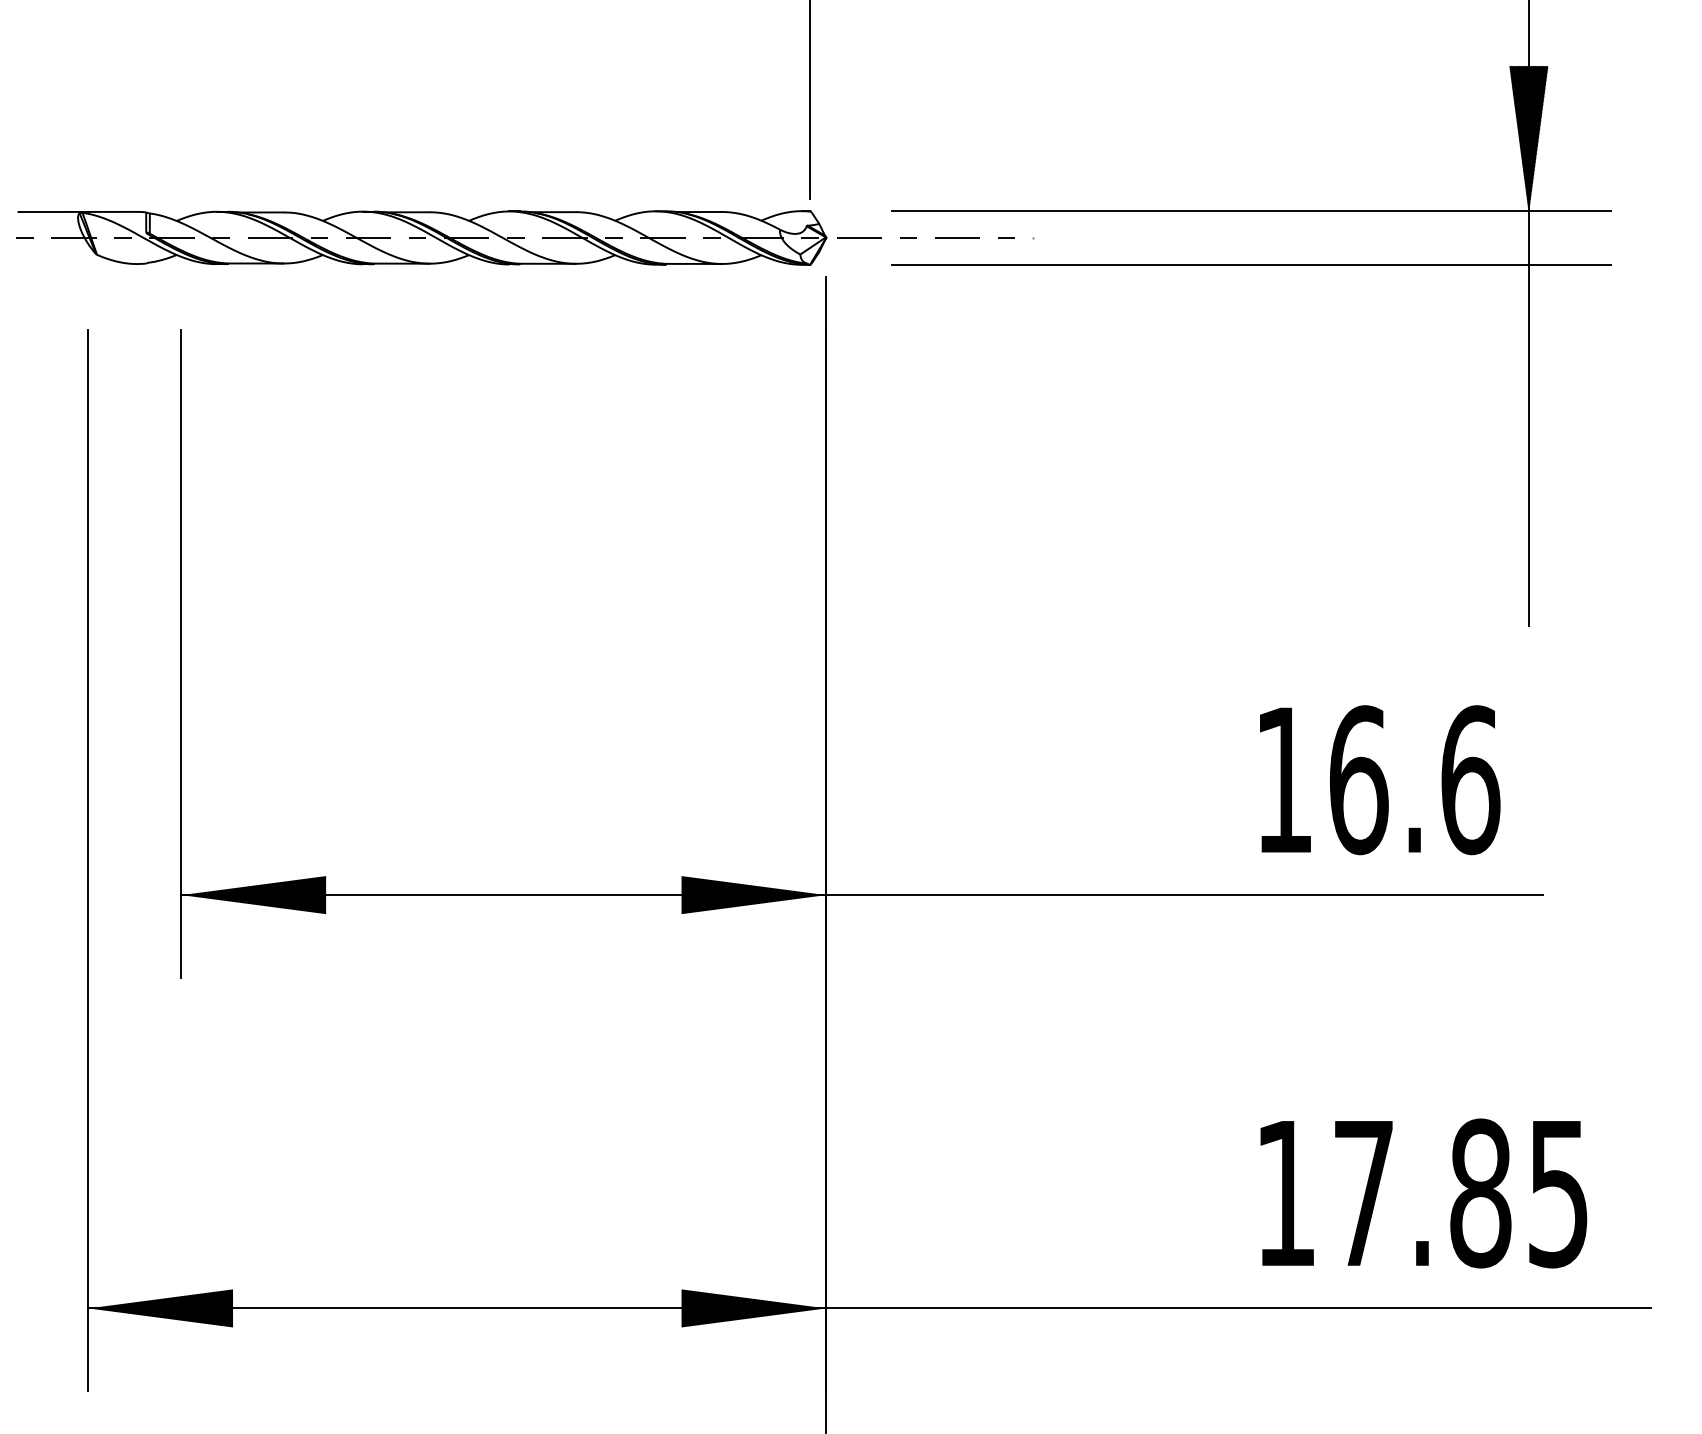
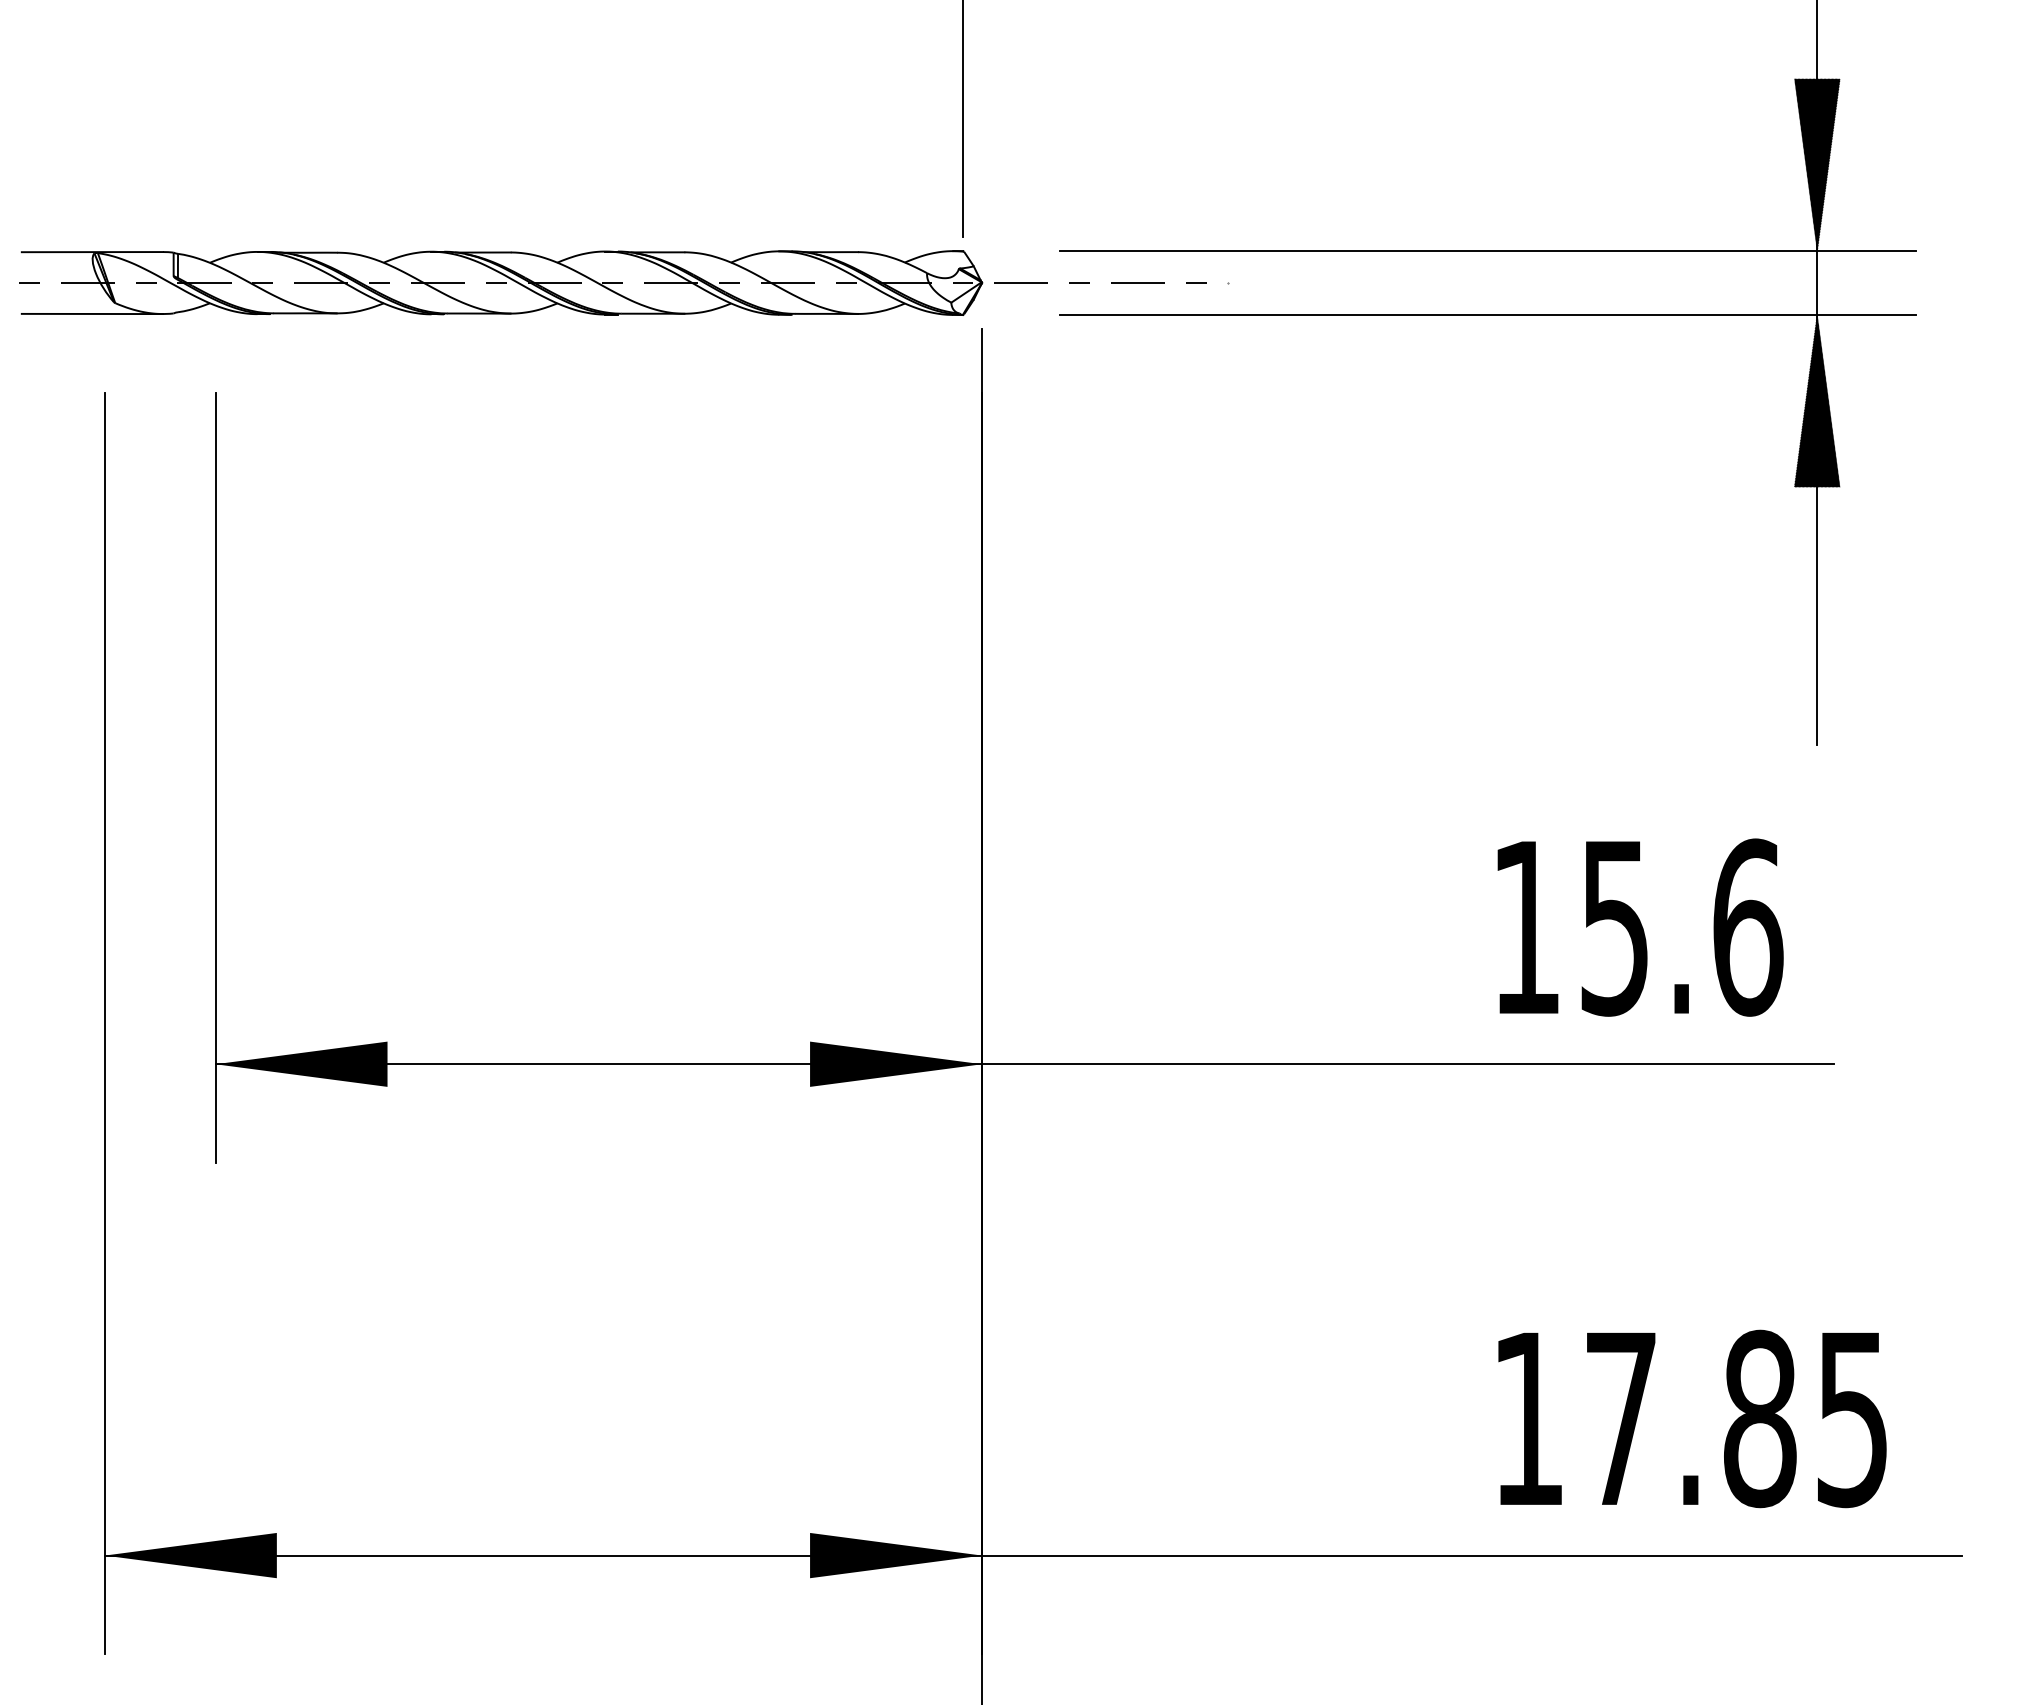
line: (77, 263) -> (91, 313), added
hatch: (1528, 337) -> (1816, 401), added
text: (1359, 780) -> (1616, 927), 16.6 -> 15.6

